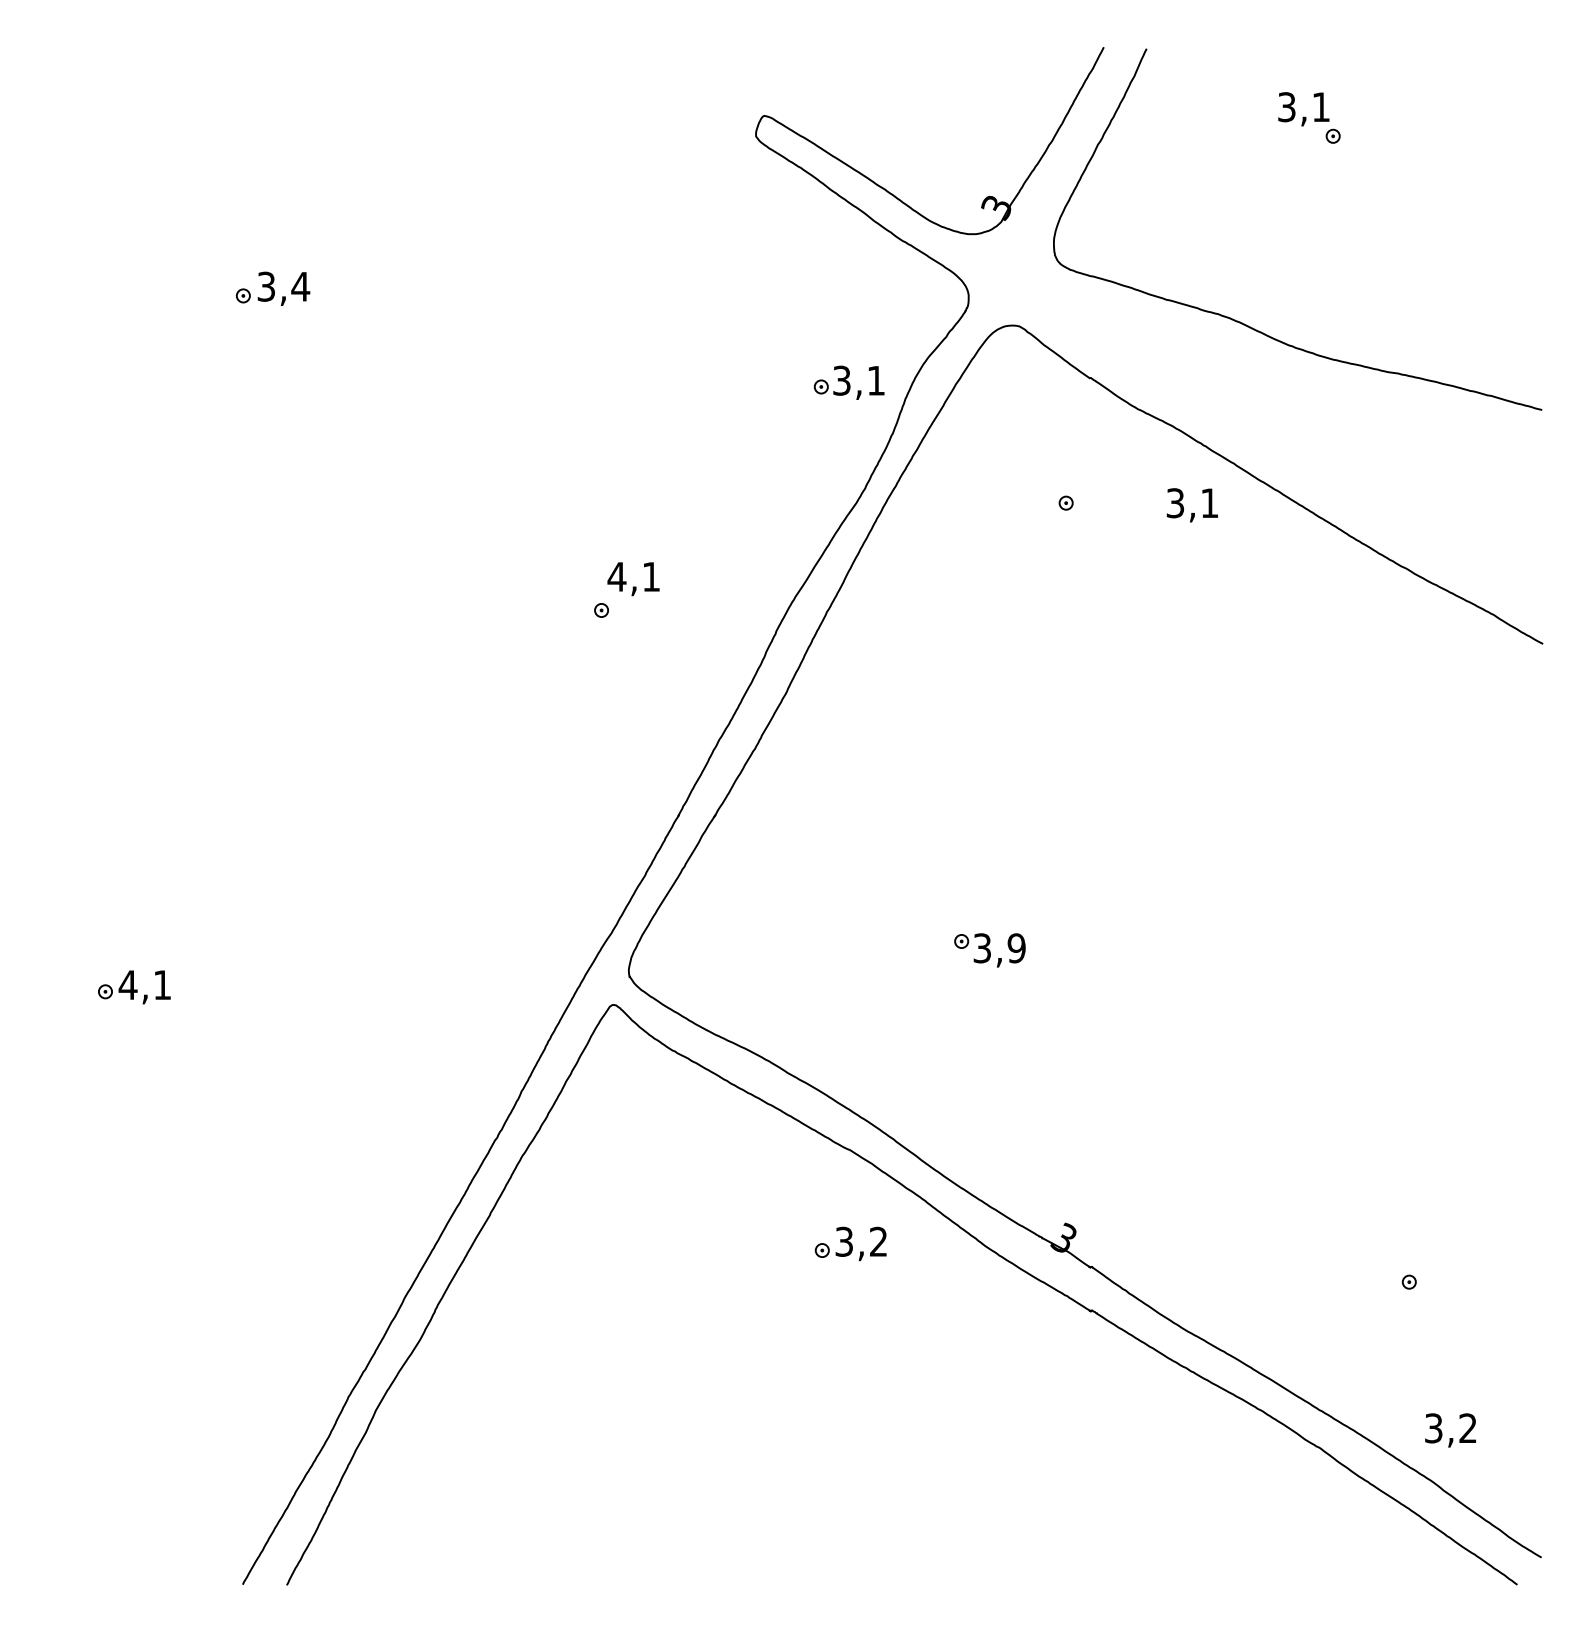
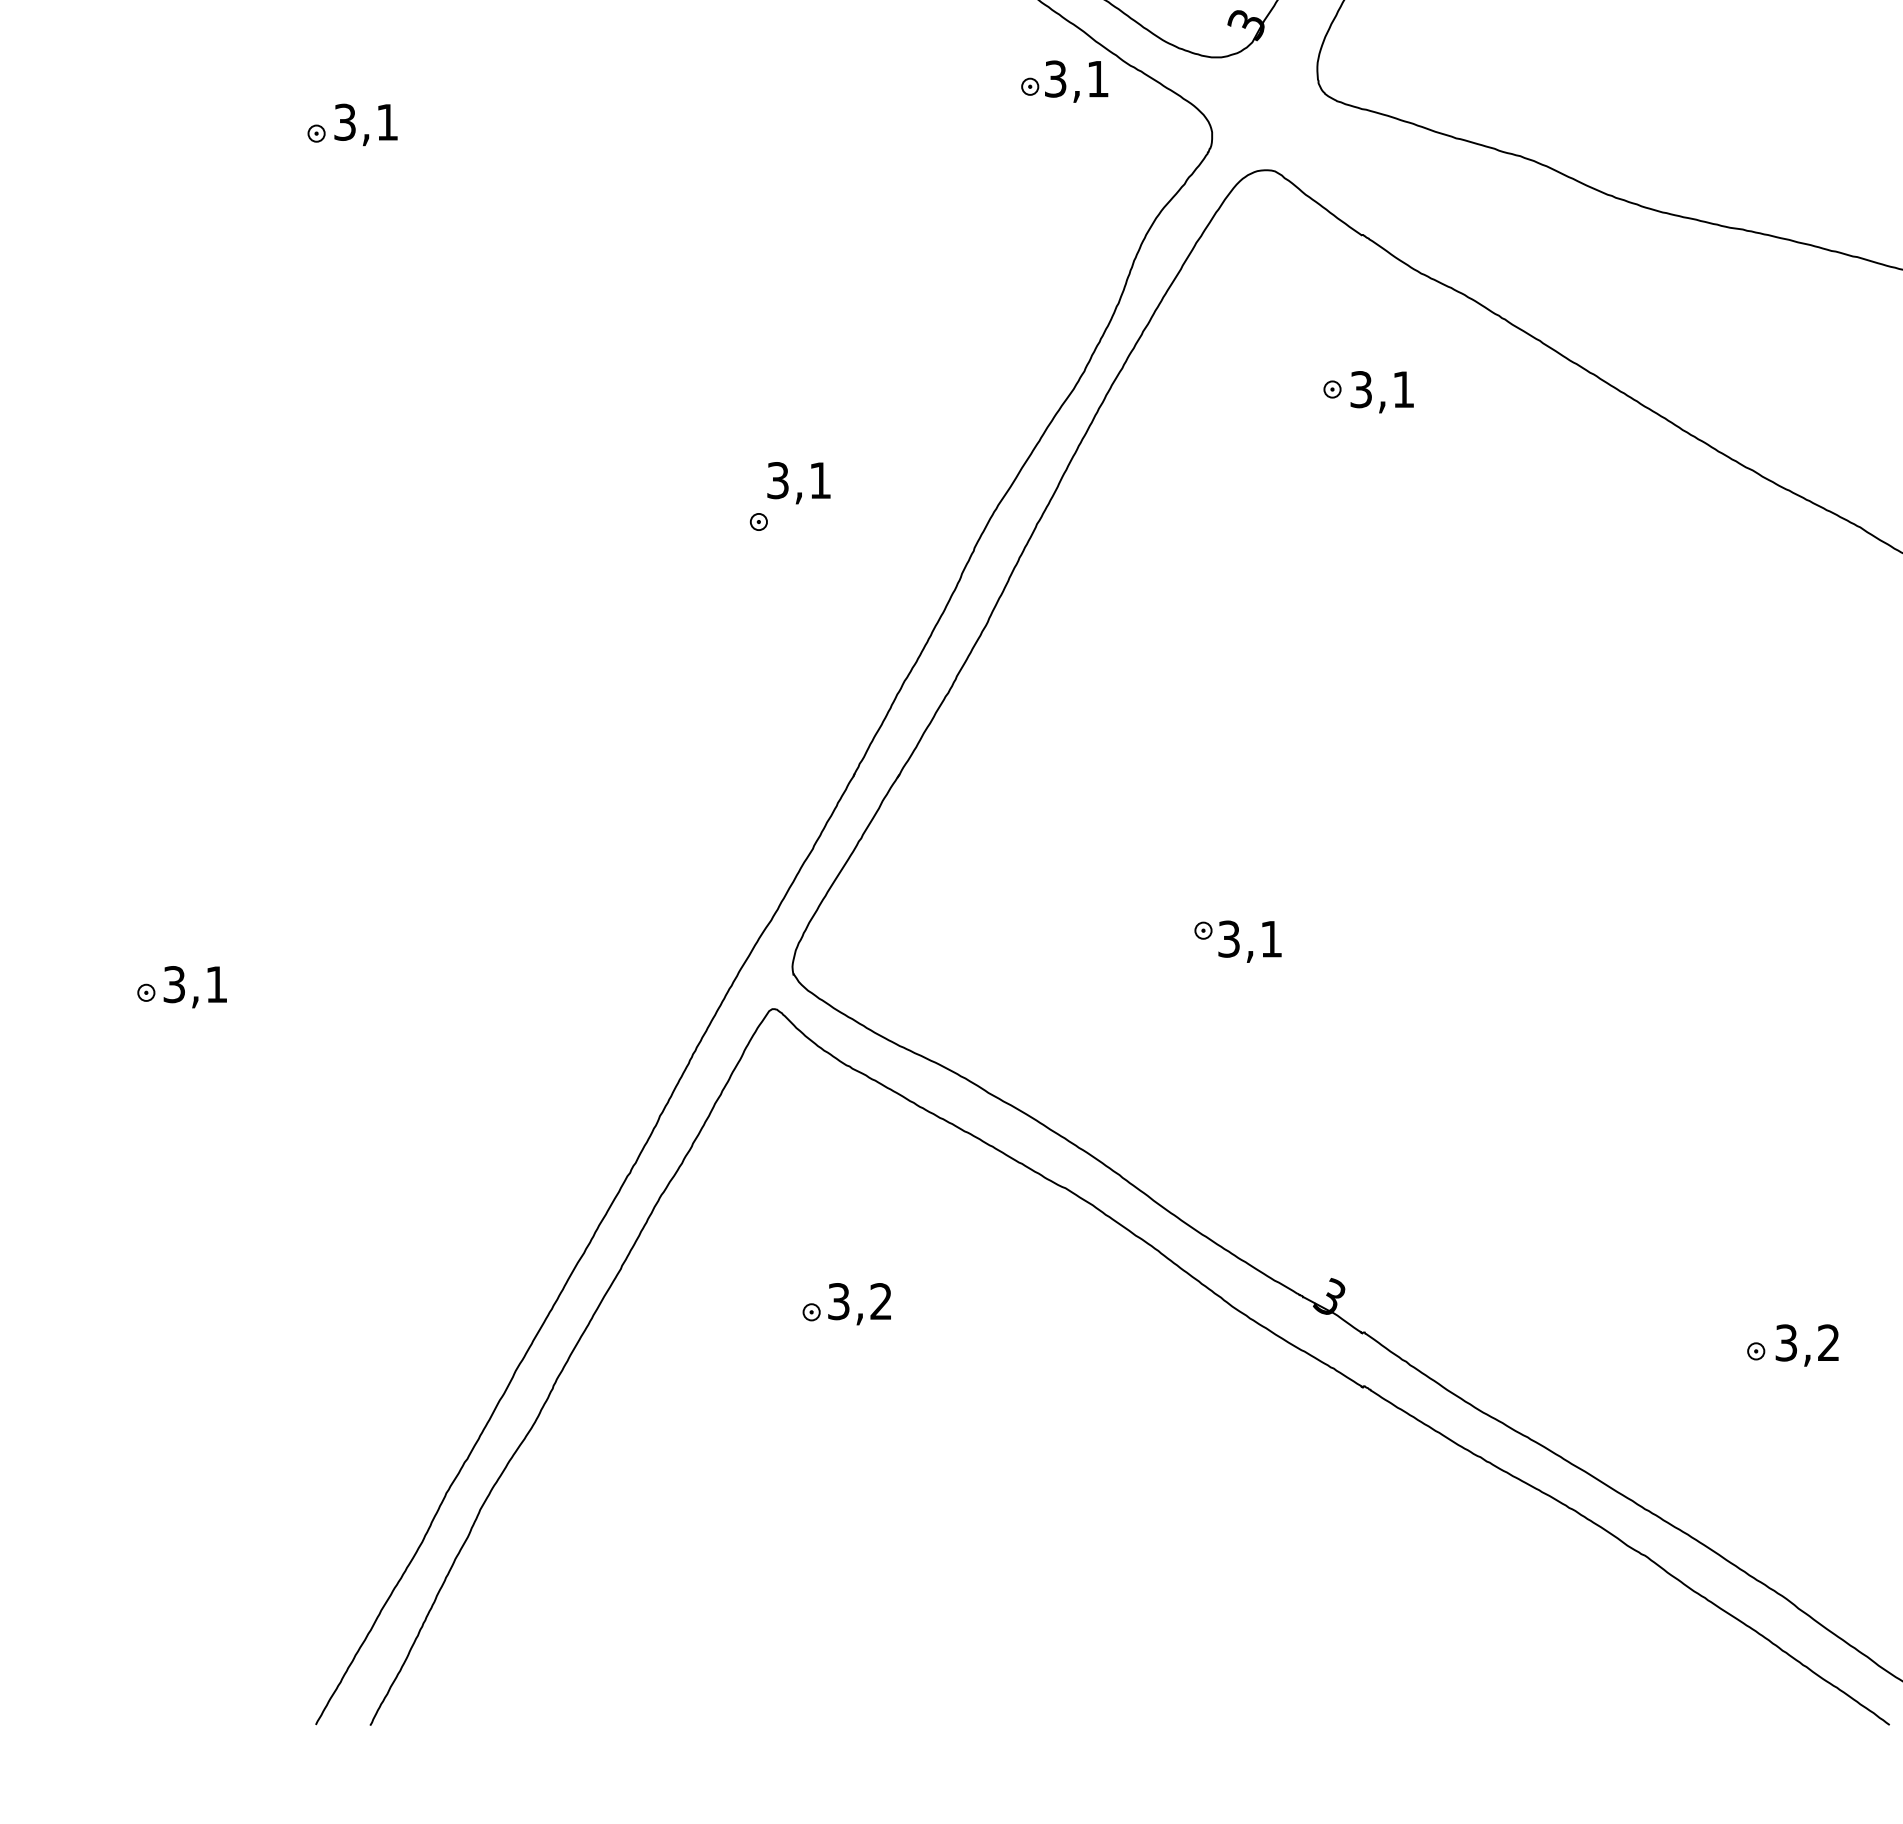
text: (300, 286) -> (387, 122), 3,4 -> 3,1
part: (848, 382) -> (1063, 81), moved
text: (1191, 505) -> (1381, 392), moved
text: (616, 576) -> (777, 480), 4,1 -> 3,1
text: (1016, 948) -> (1271, 939), 3,9 -> 3,1
text: (127, 985) -> (173, 985), 4,1 -> 3,1
part: (850, 1243) -> (846, 1303), moved
text: (1450, 1430) -> (1807, 1345), moved

